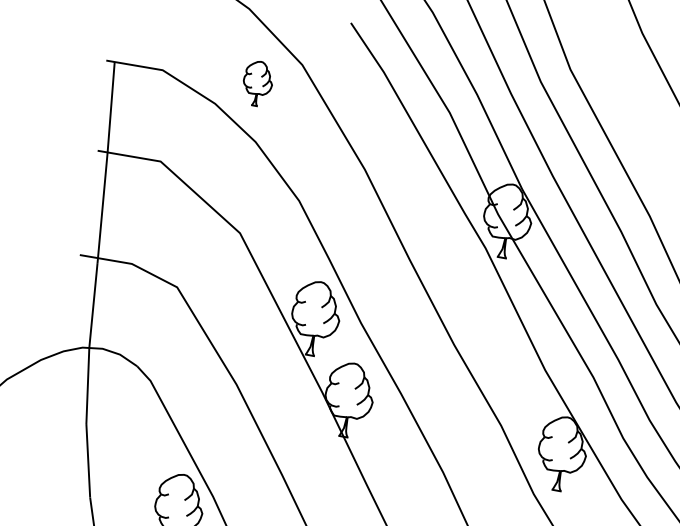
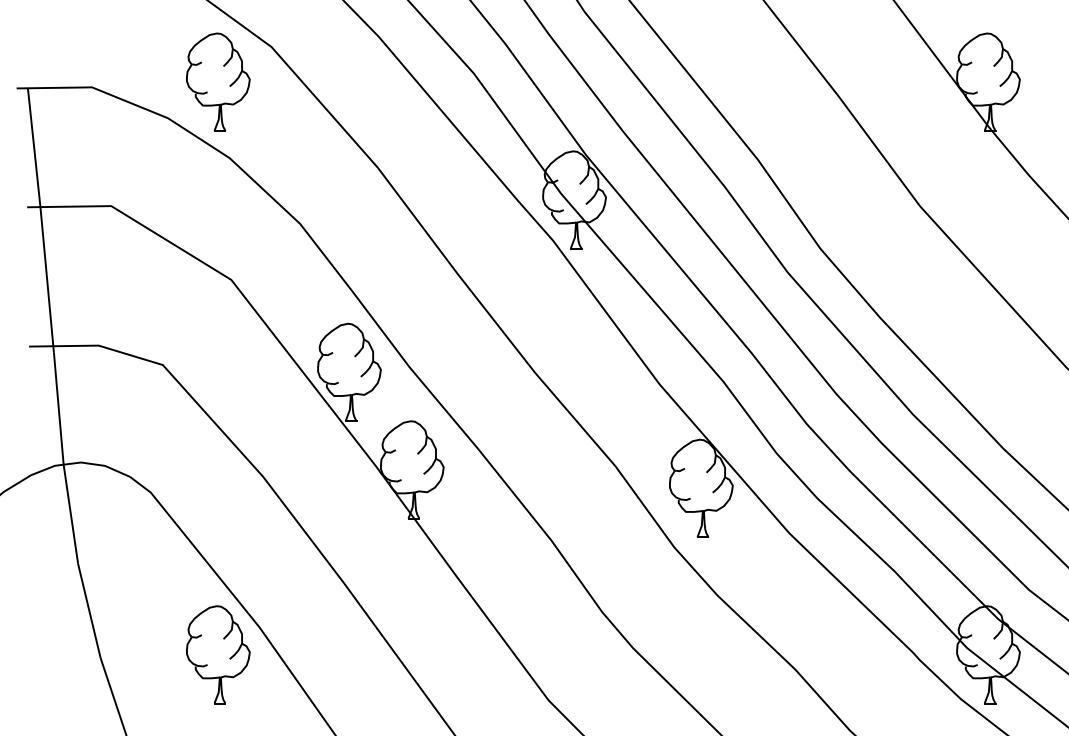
part: (257, 83) -> (218, 81), size x1.67

